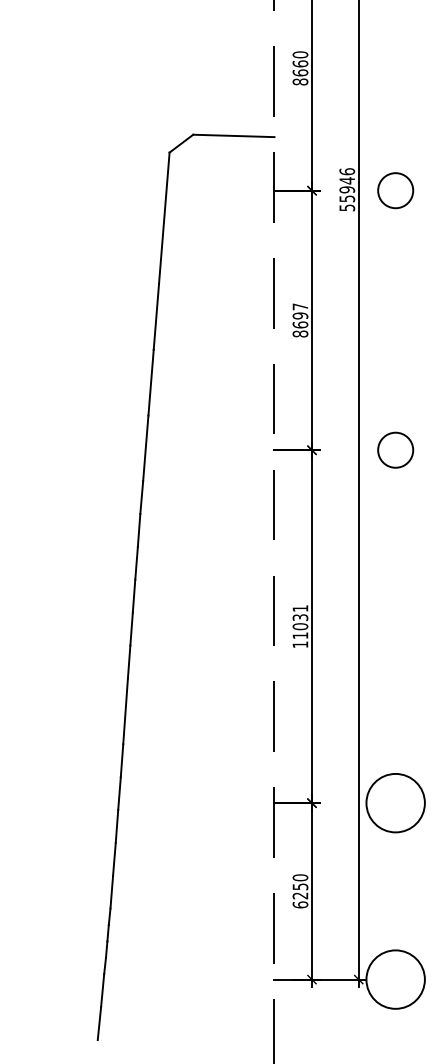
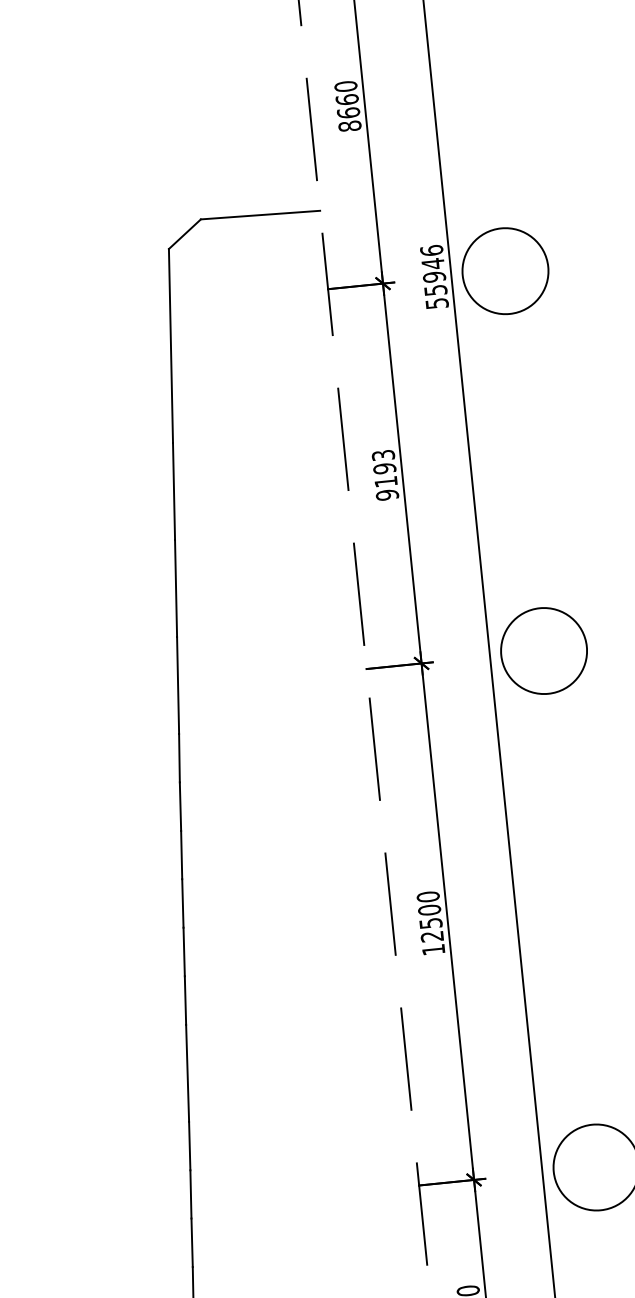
circle: (395, 190) -> (505, 270), size x1.67
text: (300, 320) -> (385, 475), 8697 -> 9193
circle: (395, 450) -> (543, 651), size x1.67
text: (300, 622) -> (430, 917), 11031 -> 12500

